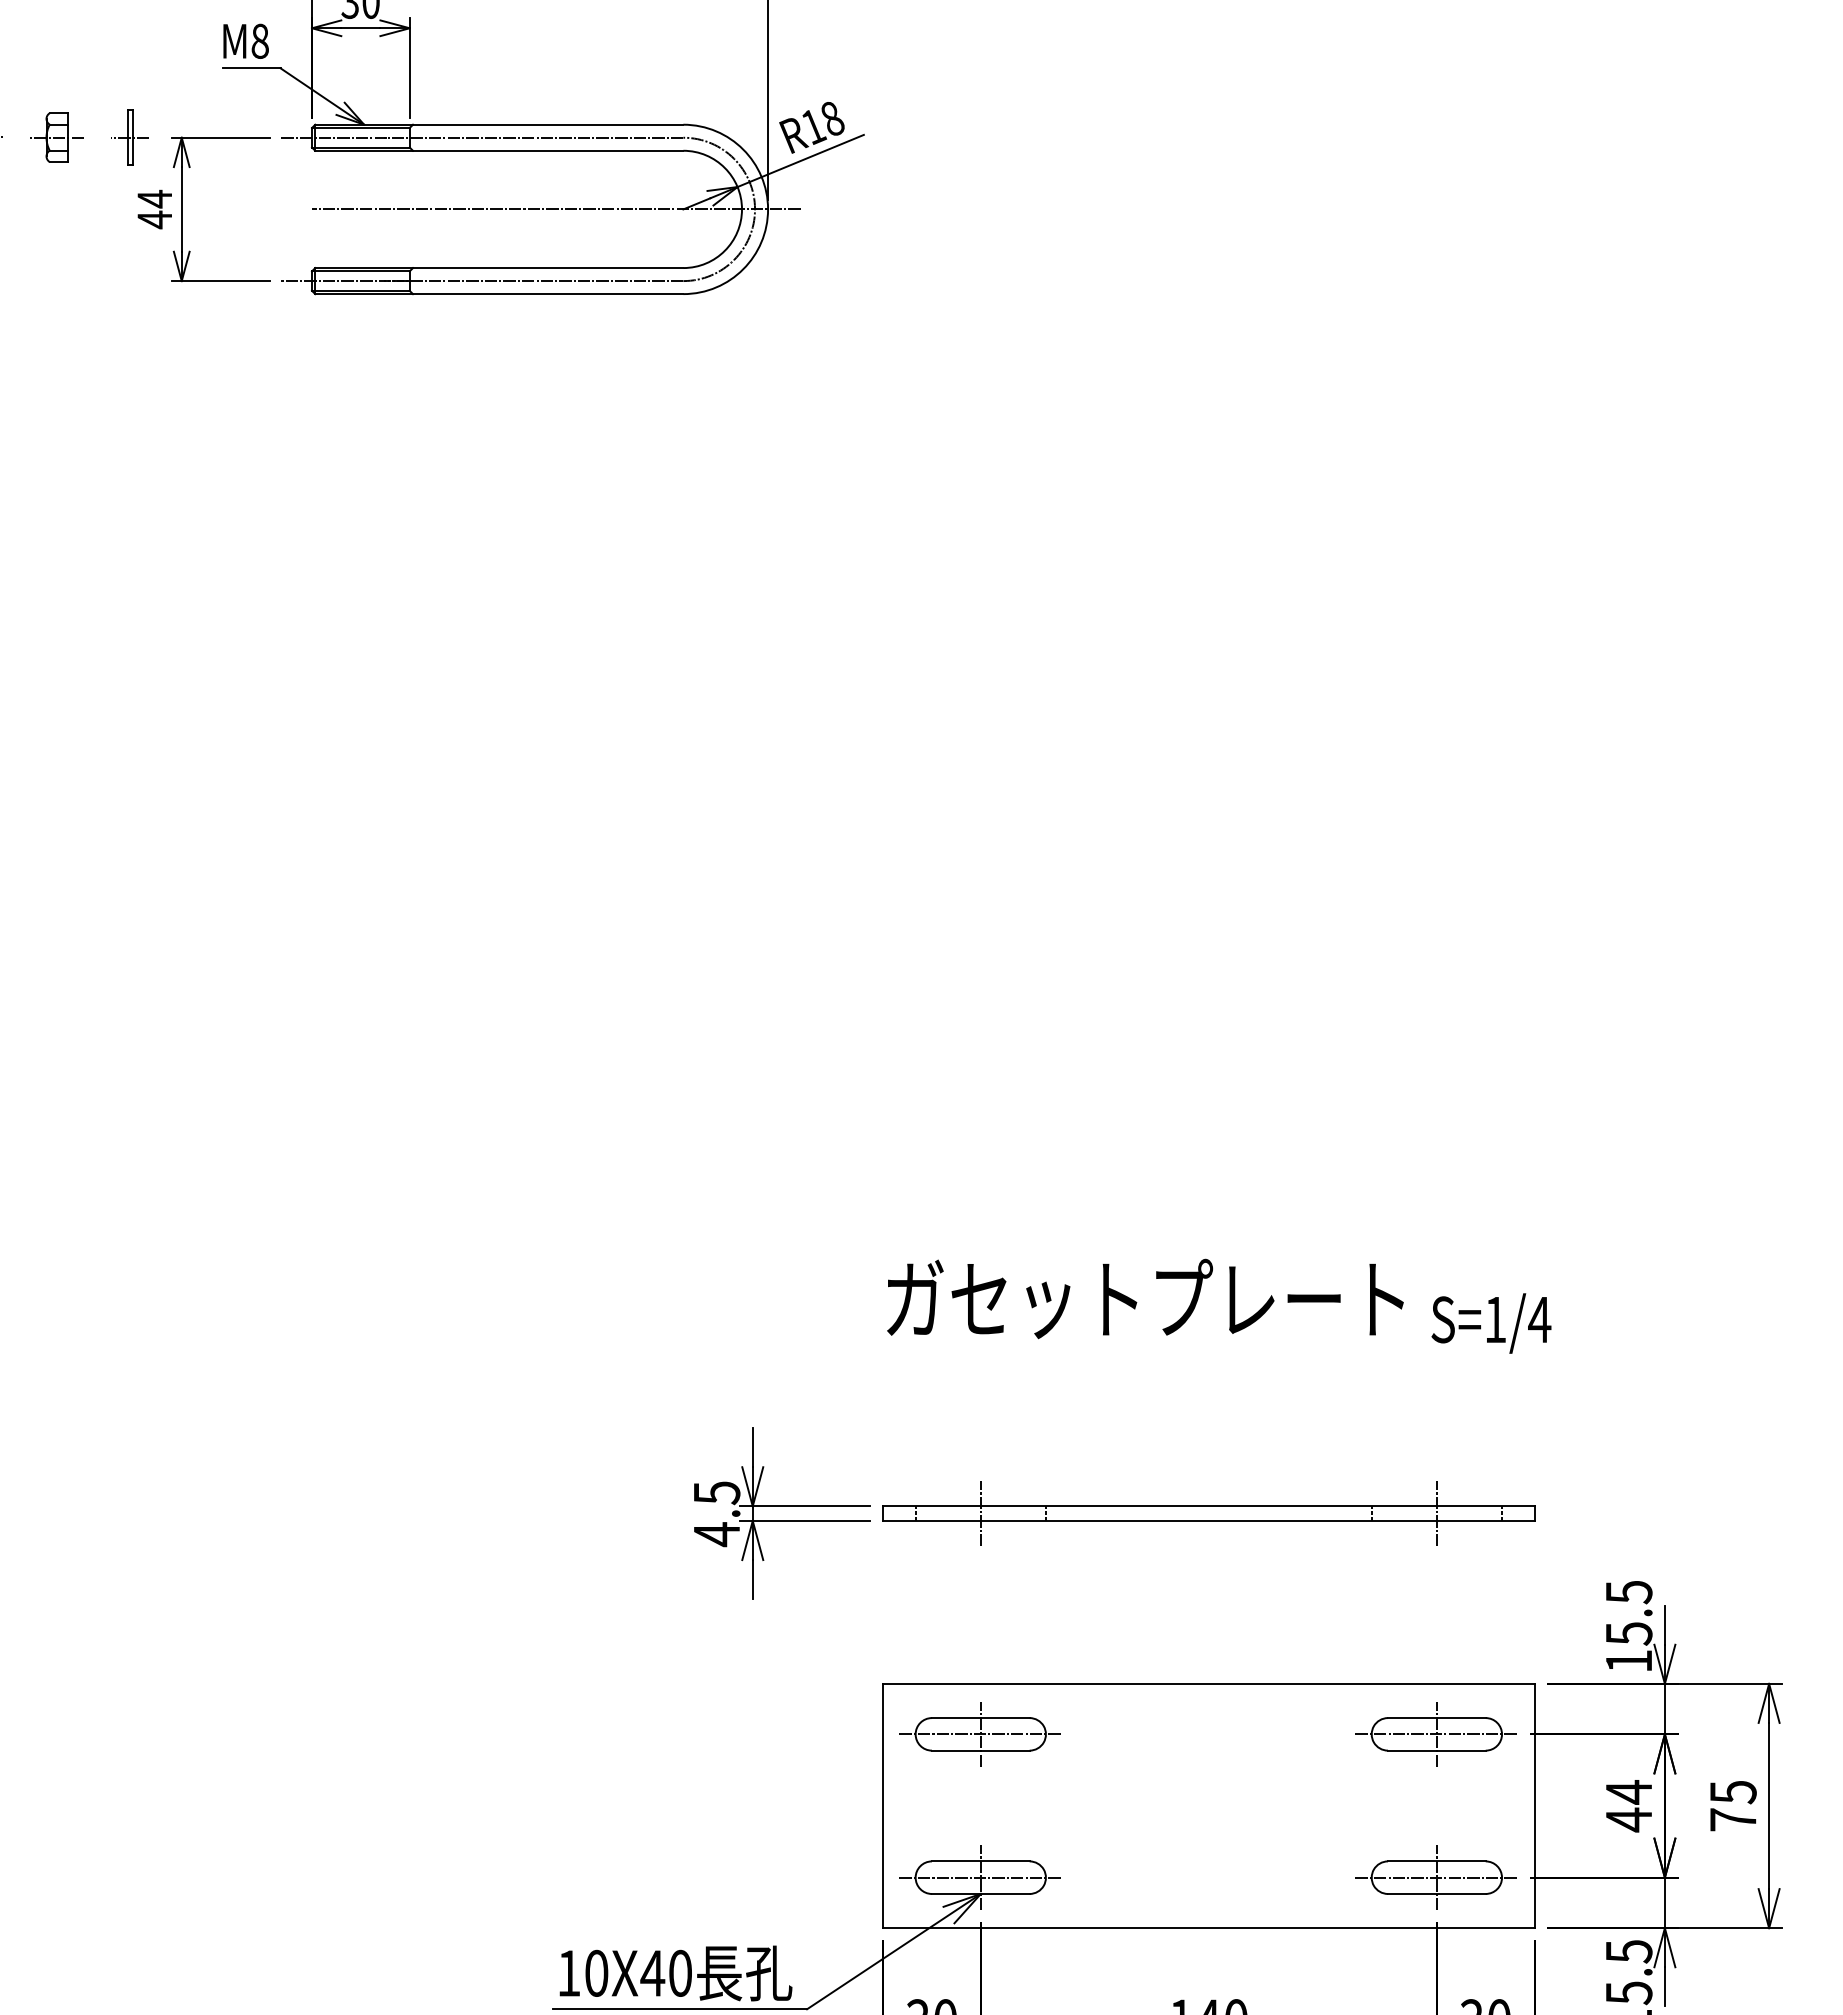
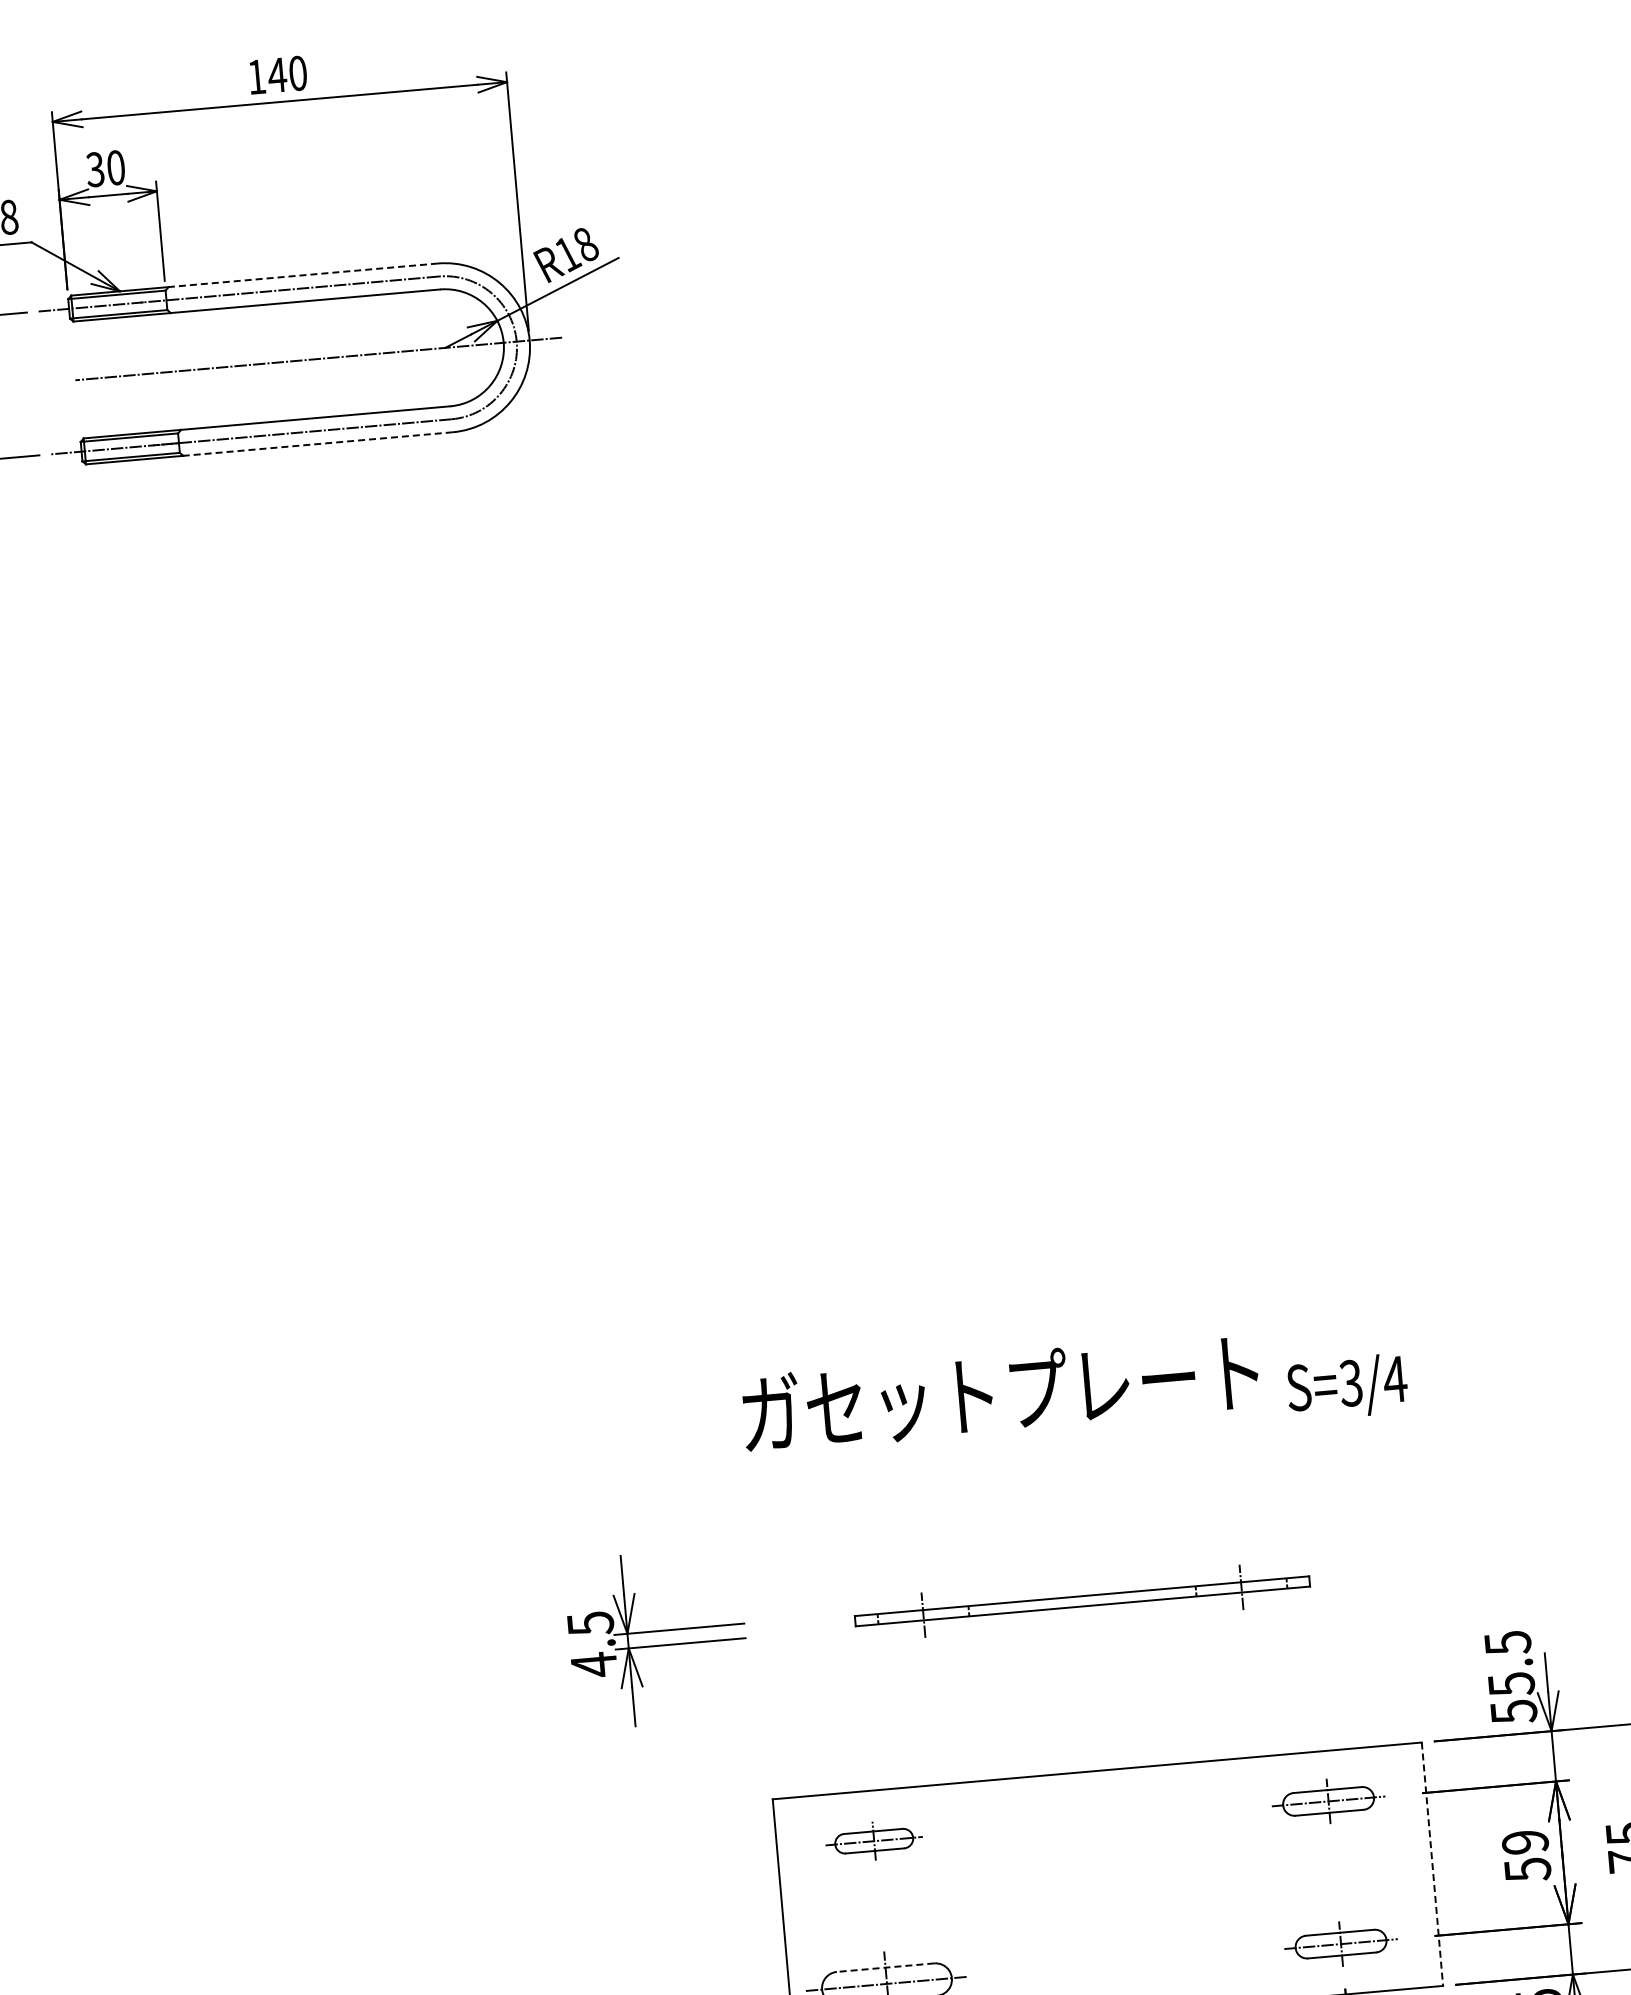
line: (547, 124) -> (302, 275), solid -> dashed
line: (547, 294) -> (317, 444), solid -> dashed
text: (1495, 1319) -> (1351, 1382), S=1/4 -> S=3/4
part: (1208, 1513) -> (1082, 1601), size x0.7
text: (1629, 1661) -> (1514, 1711), 15.5 -> 55.5
part: (979, 1734) -> (873, 1841), size x0.6
part: (1435, 1734) -> (1327, 1801), size x0.7
line: (1534, 1806) -> (1432, 1864), solid -> dashed
text: (1628, 1806) -> (1526, 1856), 44 -> 59
line: (980, 1861) -> (885, 1967), solid -> dashed
part: (1435, 1877) -> (1339, 1944), size x0.7

